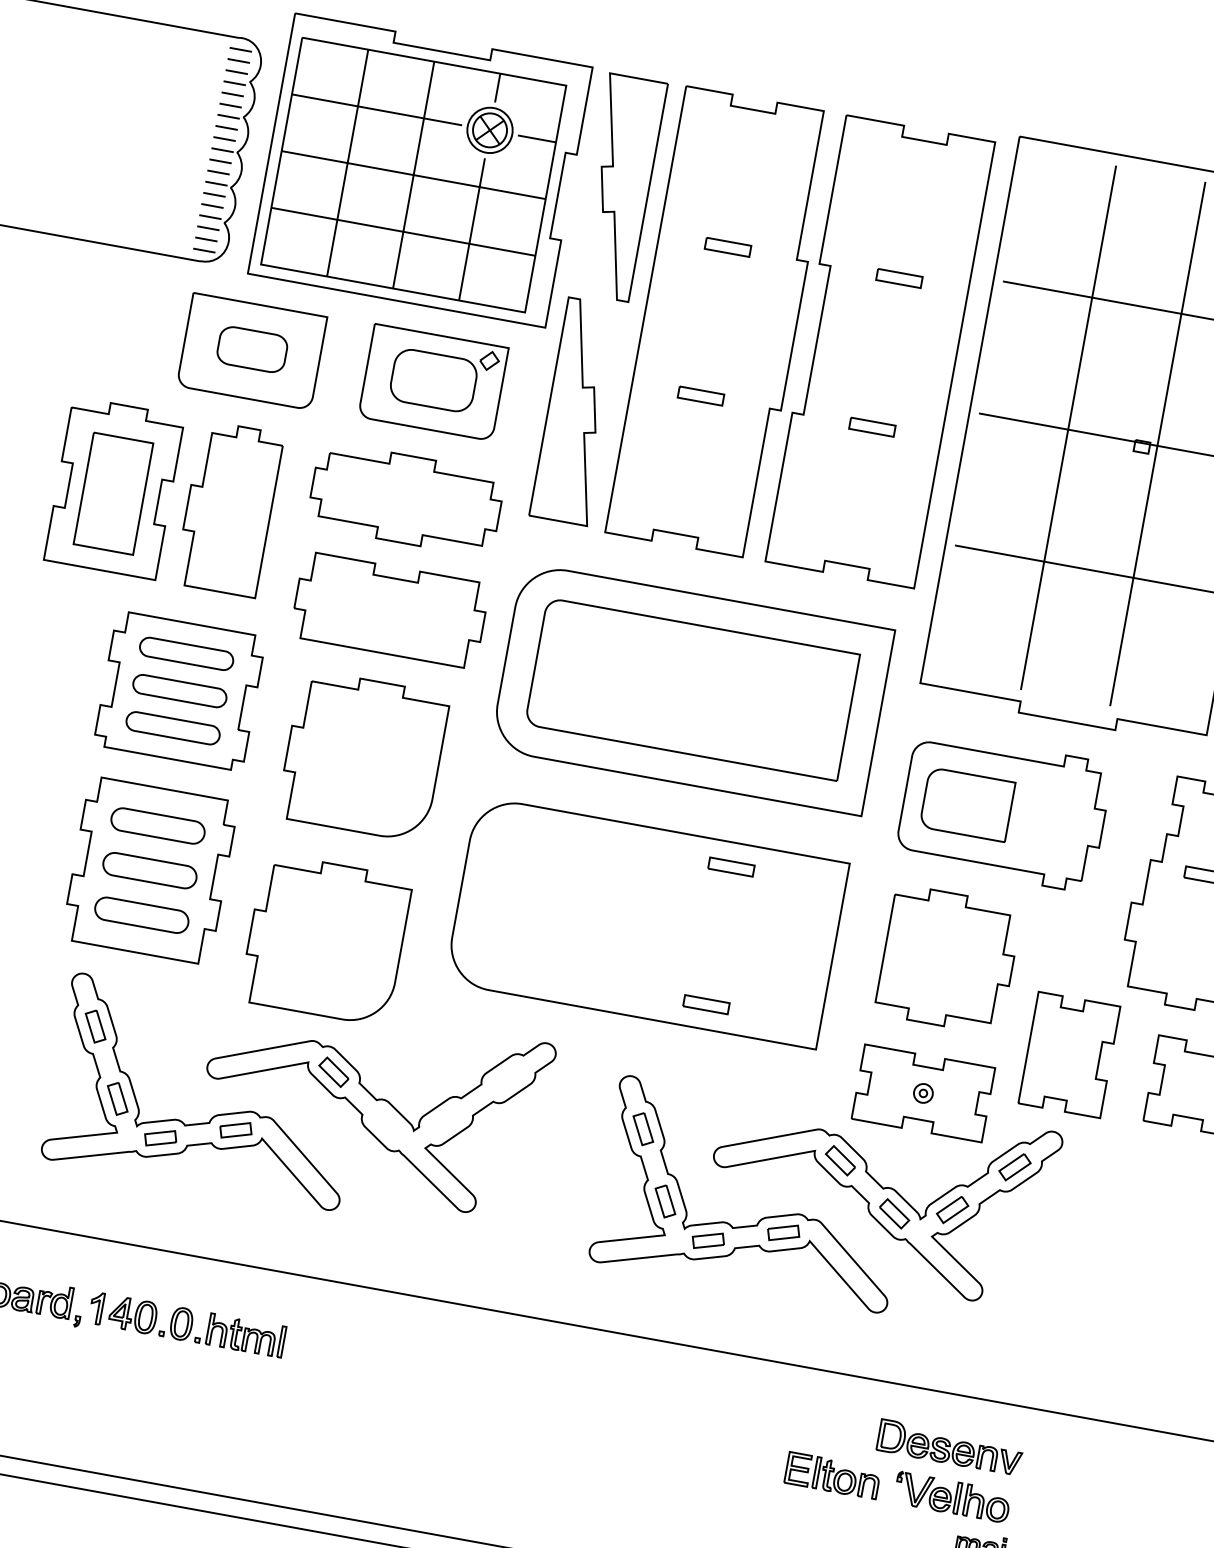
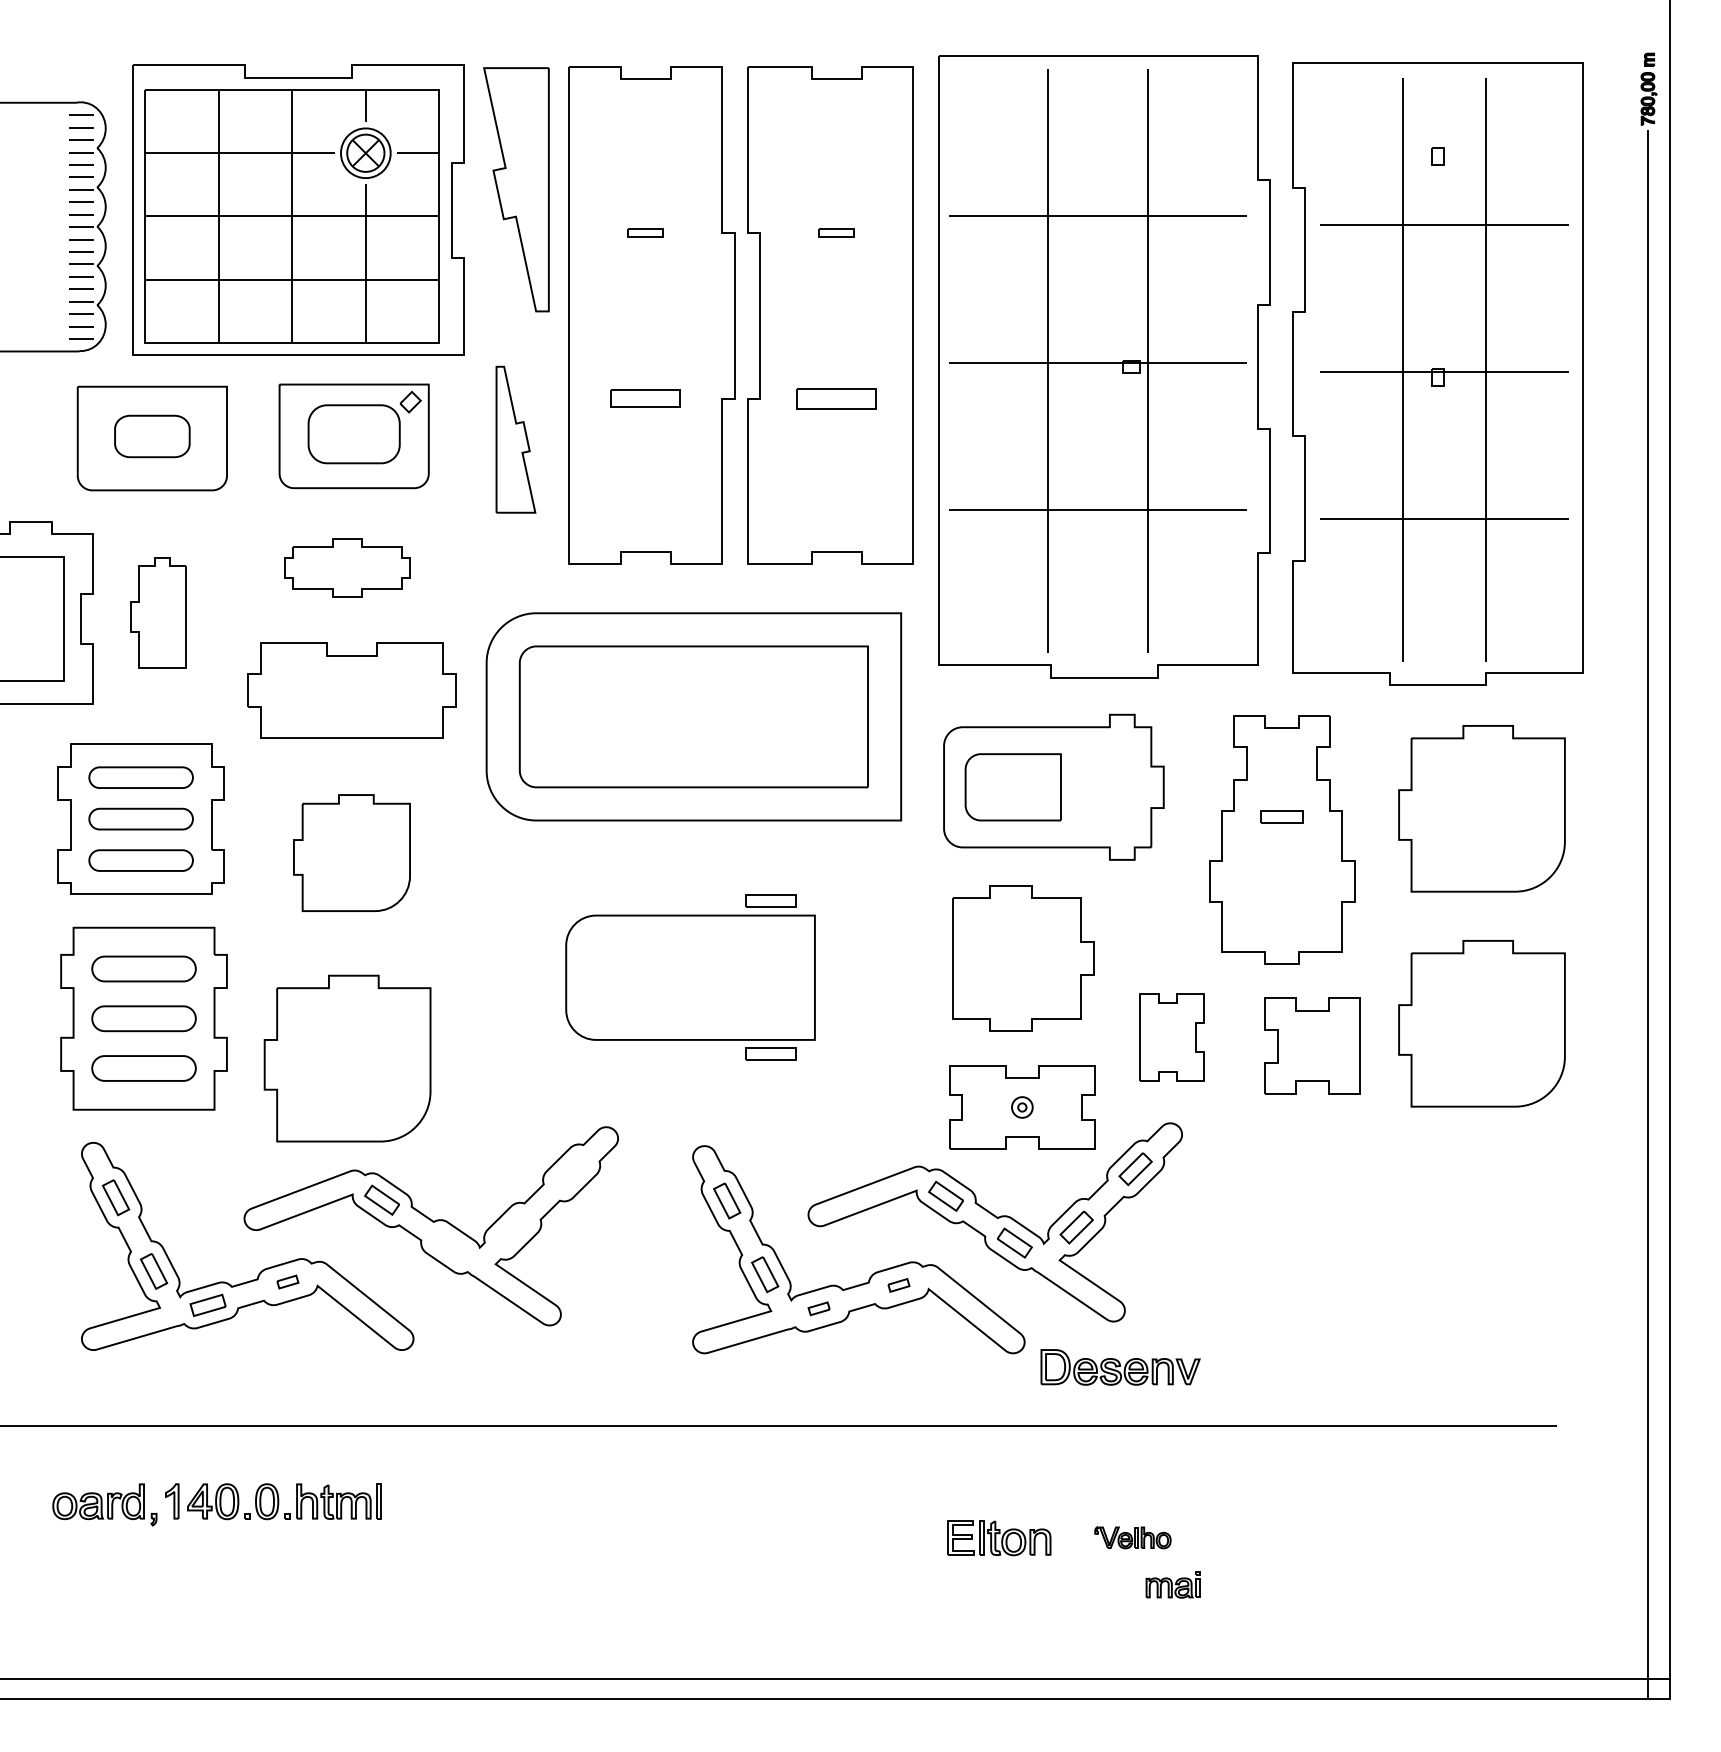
part: (727, 247) -> (645, 232), size x0.7
part: (899, 278) -> (836, 232), size x0.7
part: (700, 395) -> (645, 398), size x1.4
part: (577, 411) -> (515, 439), size x0.6
part: (872, 427) -> (836, 398), size x1.6
part: (406, 499) -> (347, 567), size x0.6
part: (229, 508) -> (158, 612), size x0.6
part: (363, 755) -> (351, 852), size x0.7
part: (646, 922) -> (690, 977), size x0.6
part: (1069, 1055) -> (1172, 1037), size x0.7
part: (235, 1129) -> (287, 1281), size x0.6
part: (783, 1232) -> (898, 1285), size x0.6
part: (707, 1240) -> (818, 1308), size x0.6
part: (949, 1447) -> (1120, 1367), moved
part: (952, 1497) -> (1132, 1537), size x0.6

